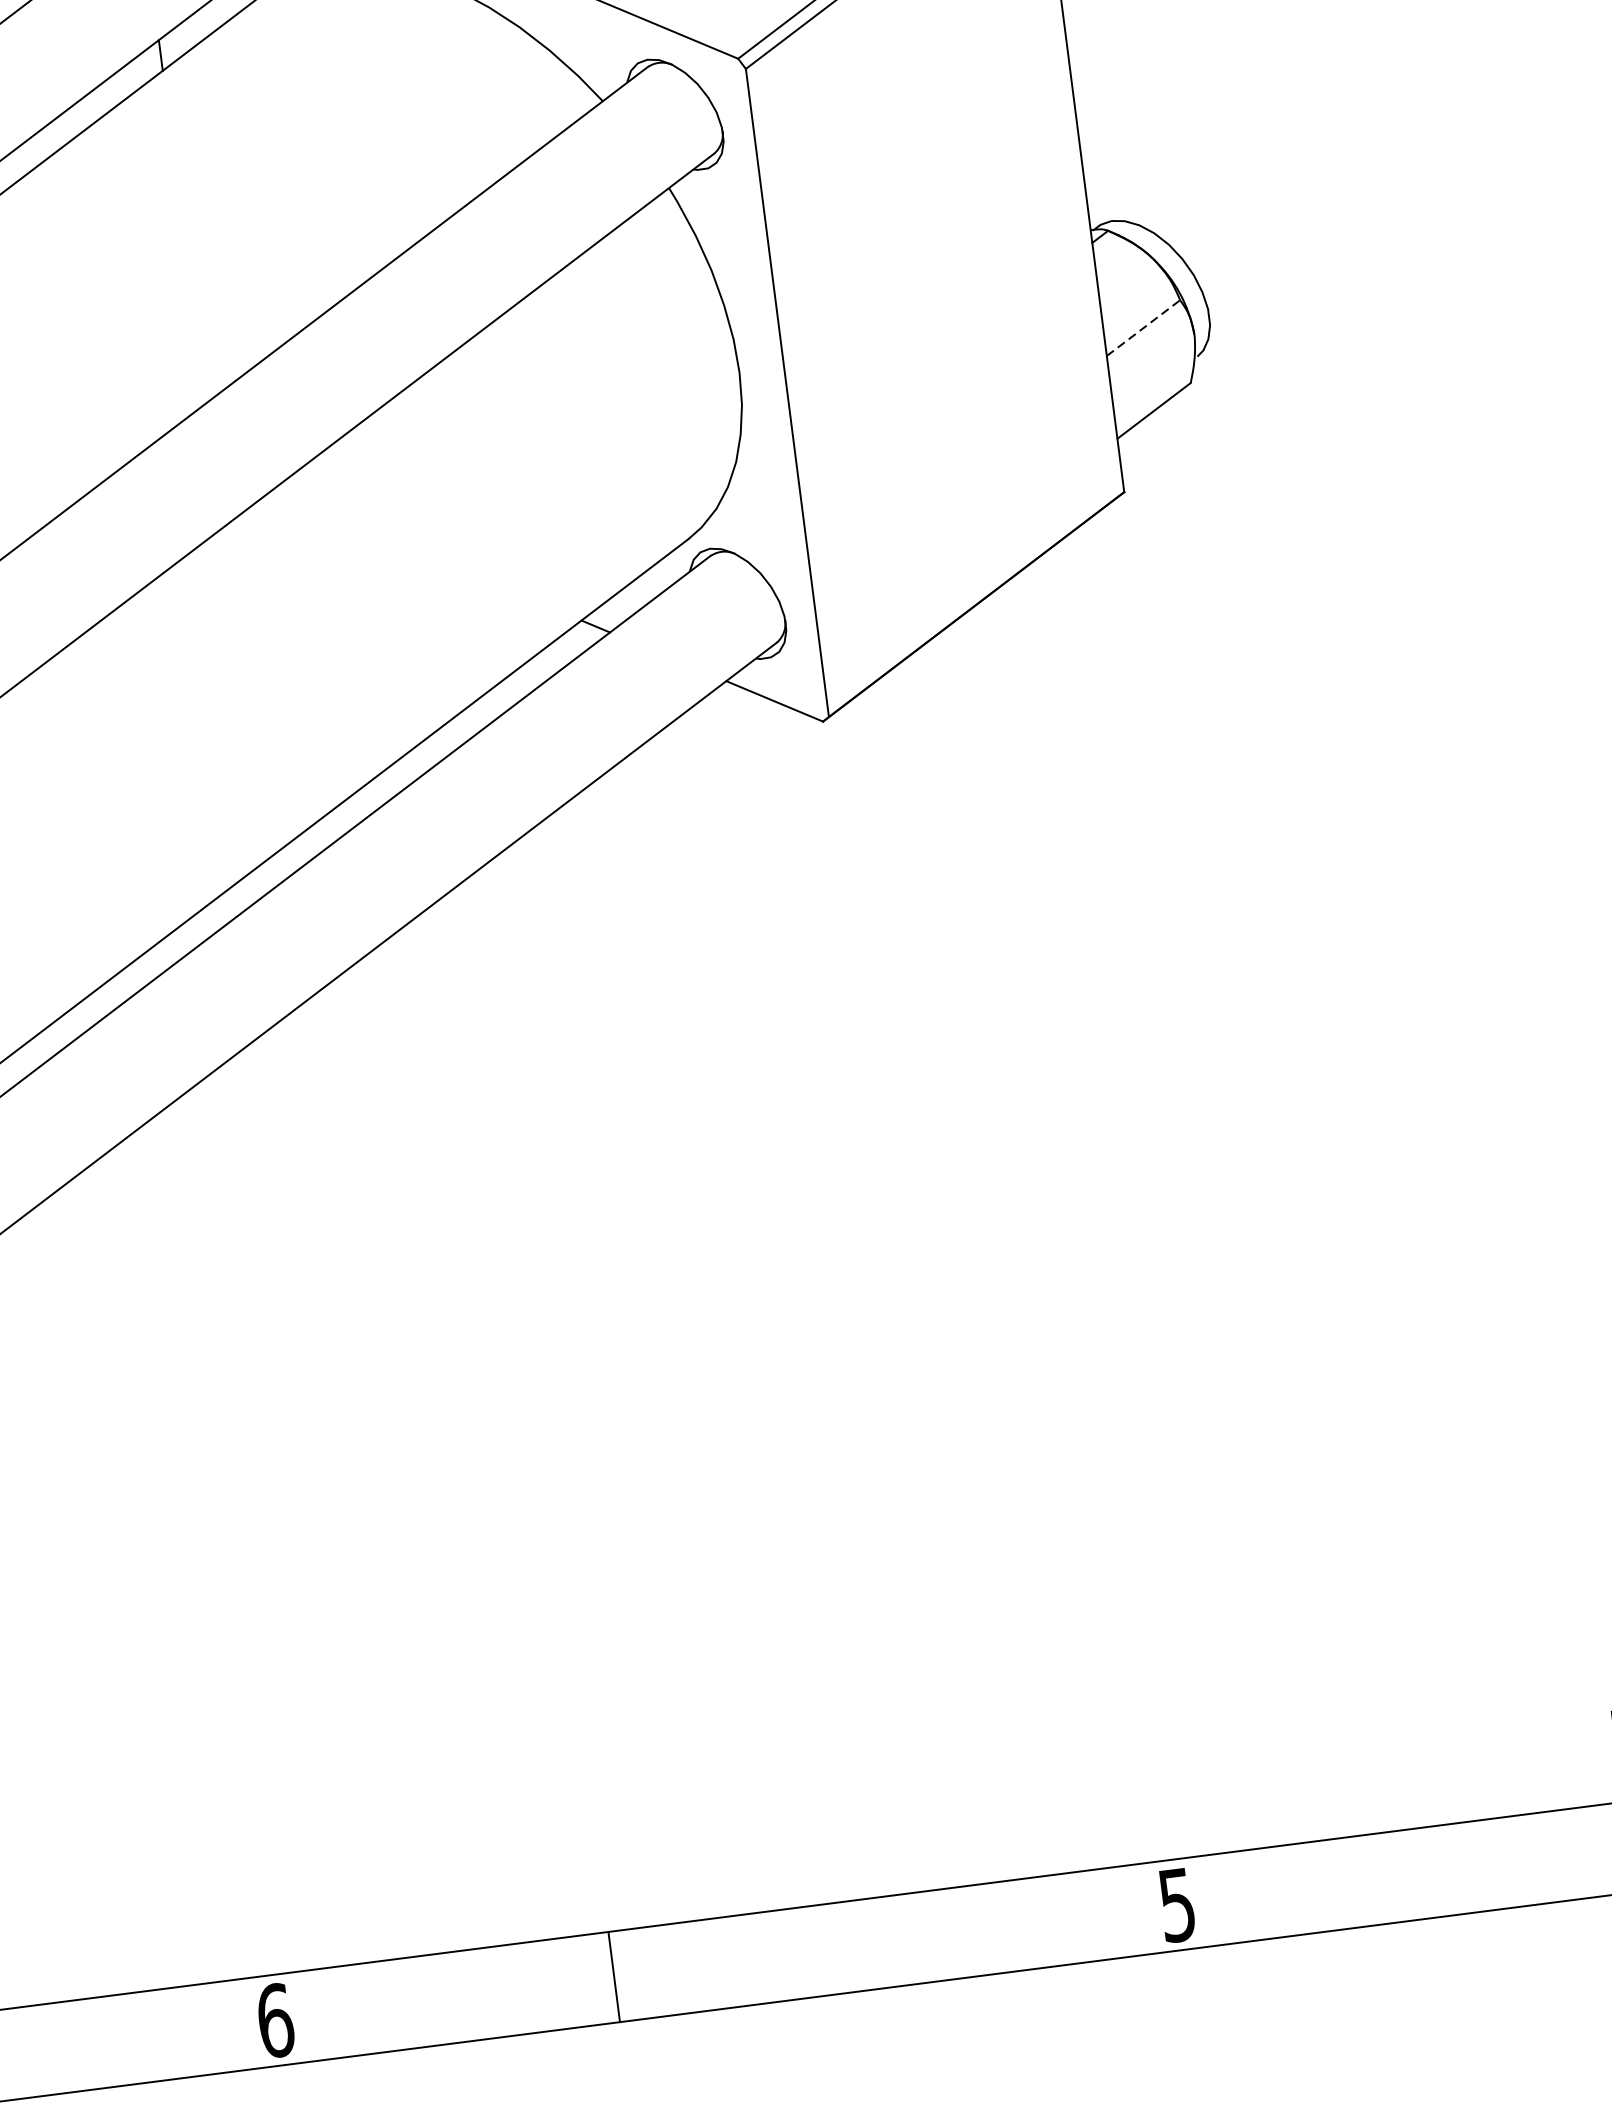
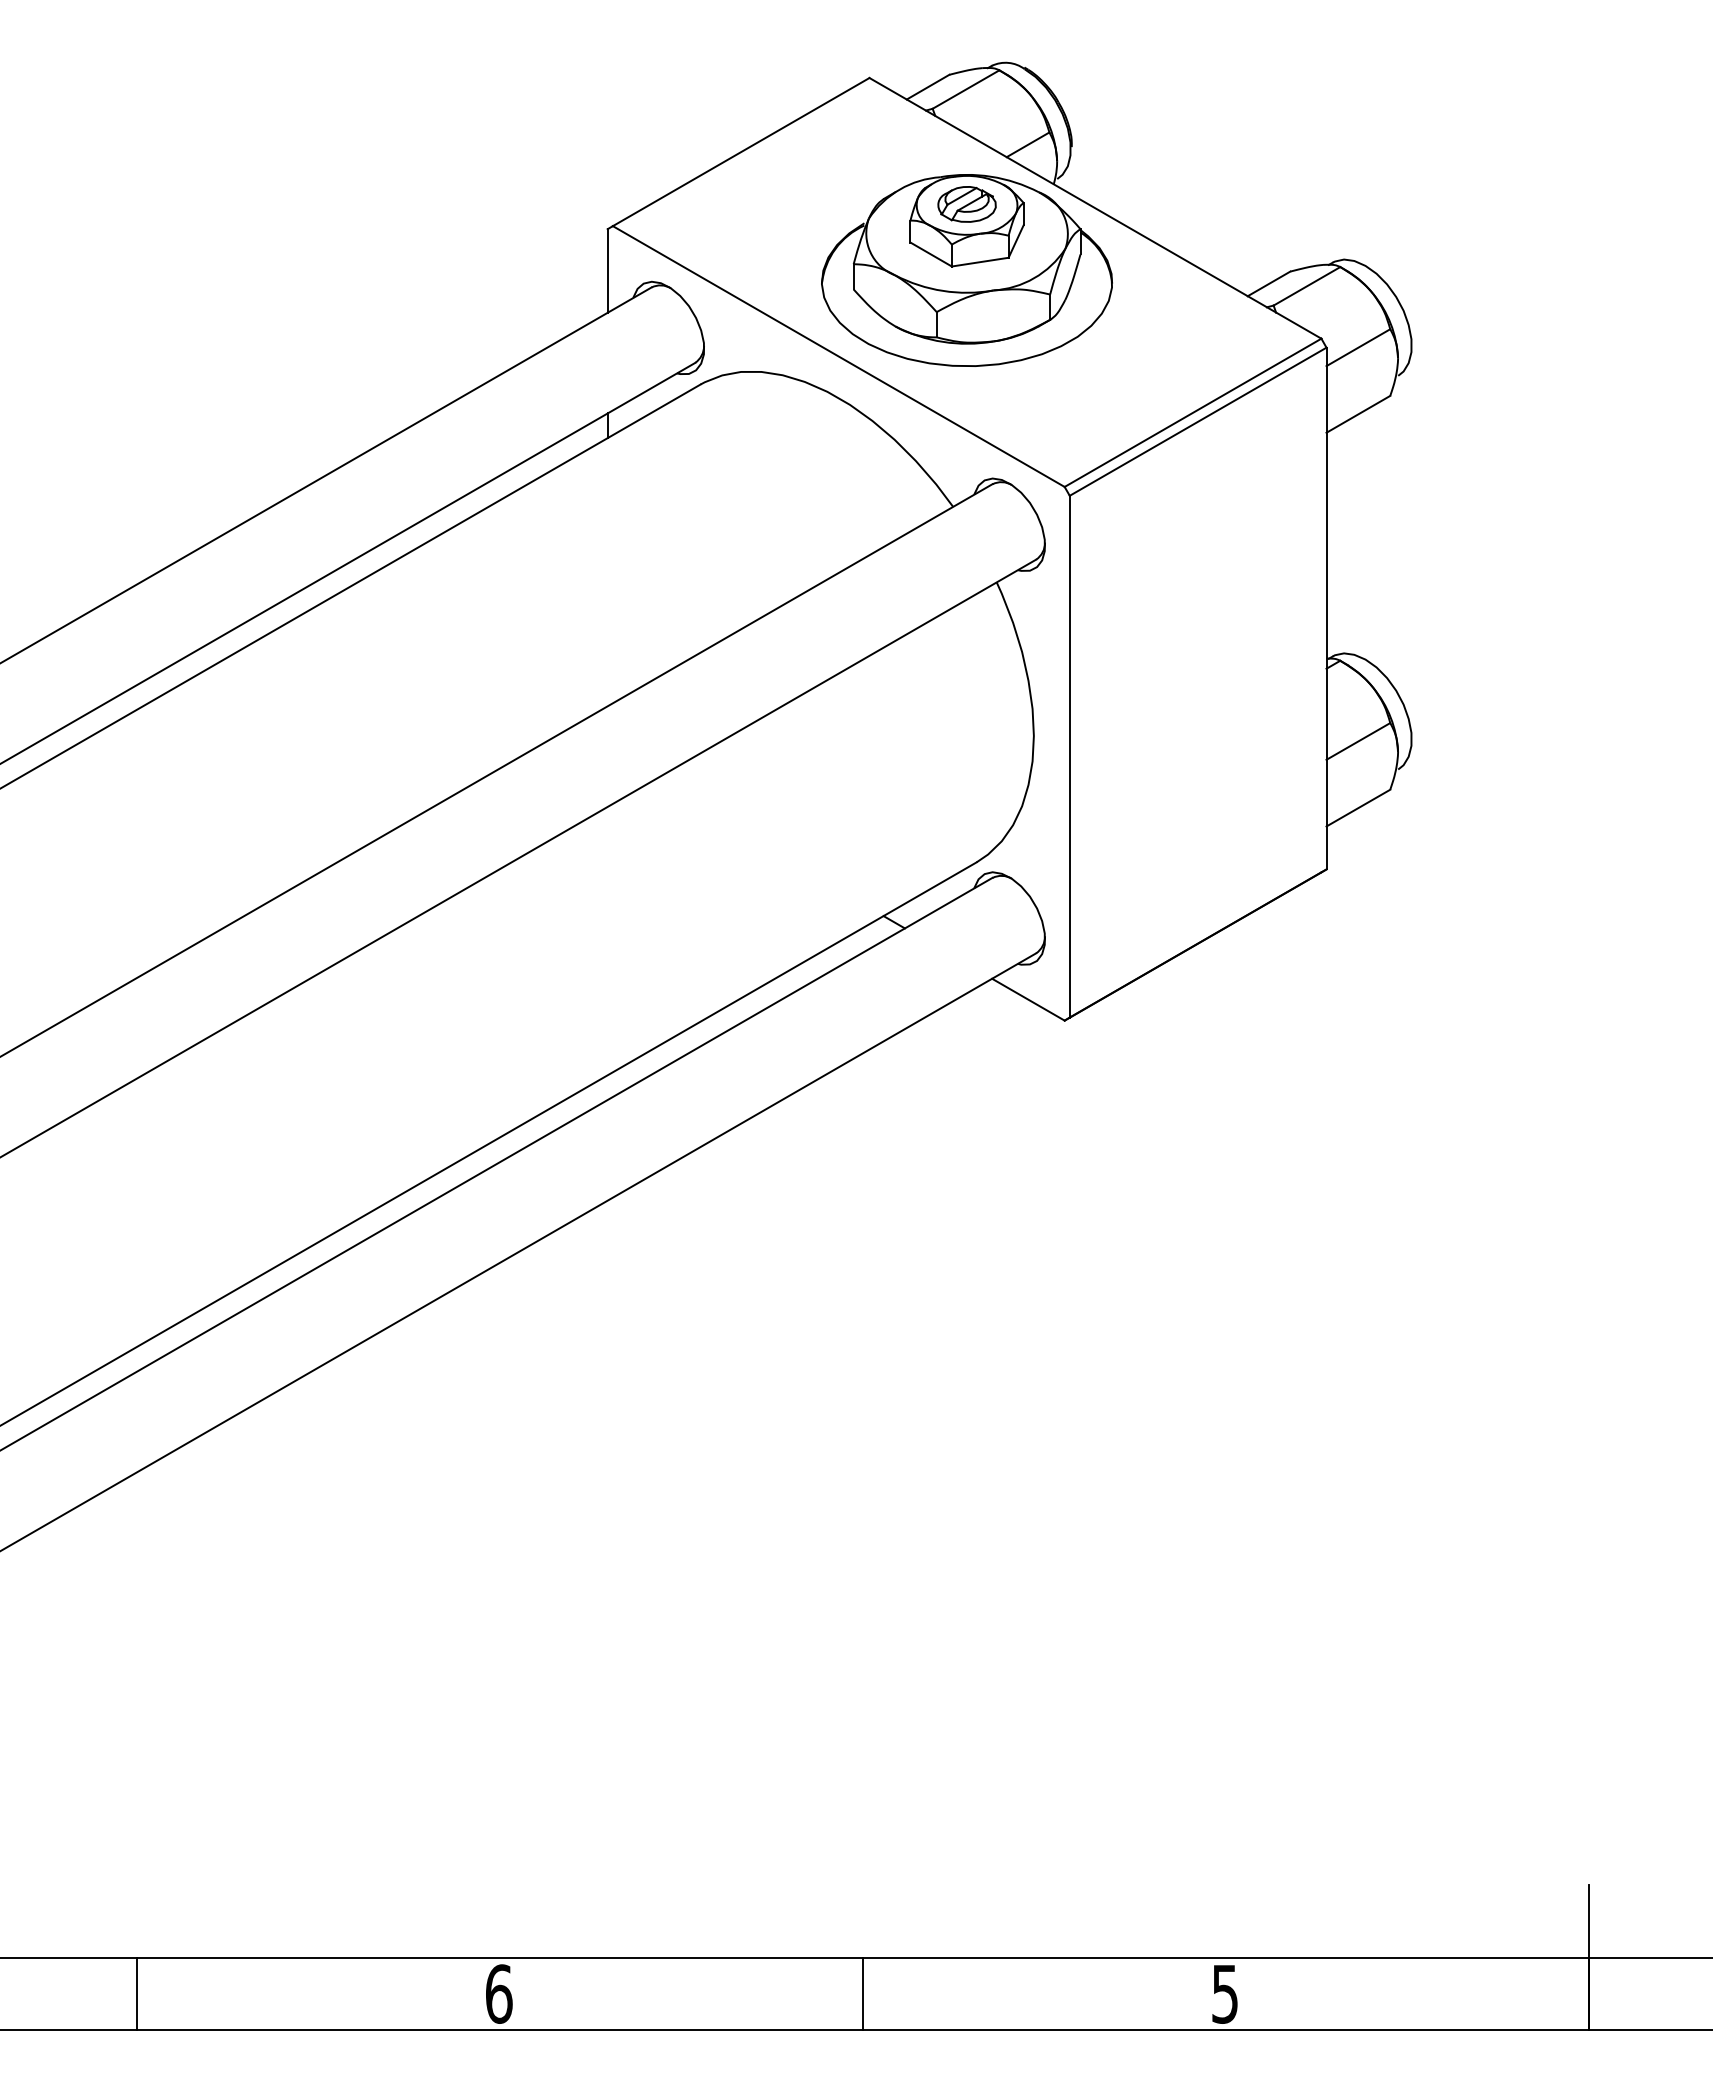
line: (1143, 328) -> (1358, 741), dashed -> solid
line: (613, 1976) -> (862, 1993), moved

